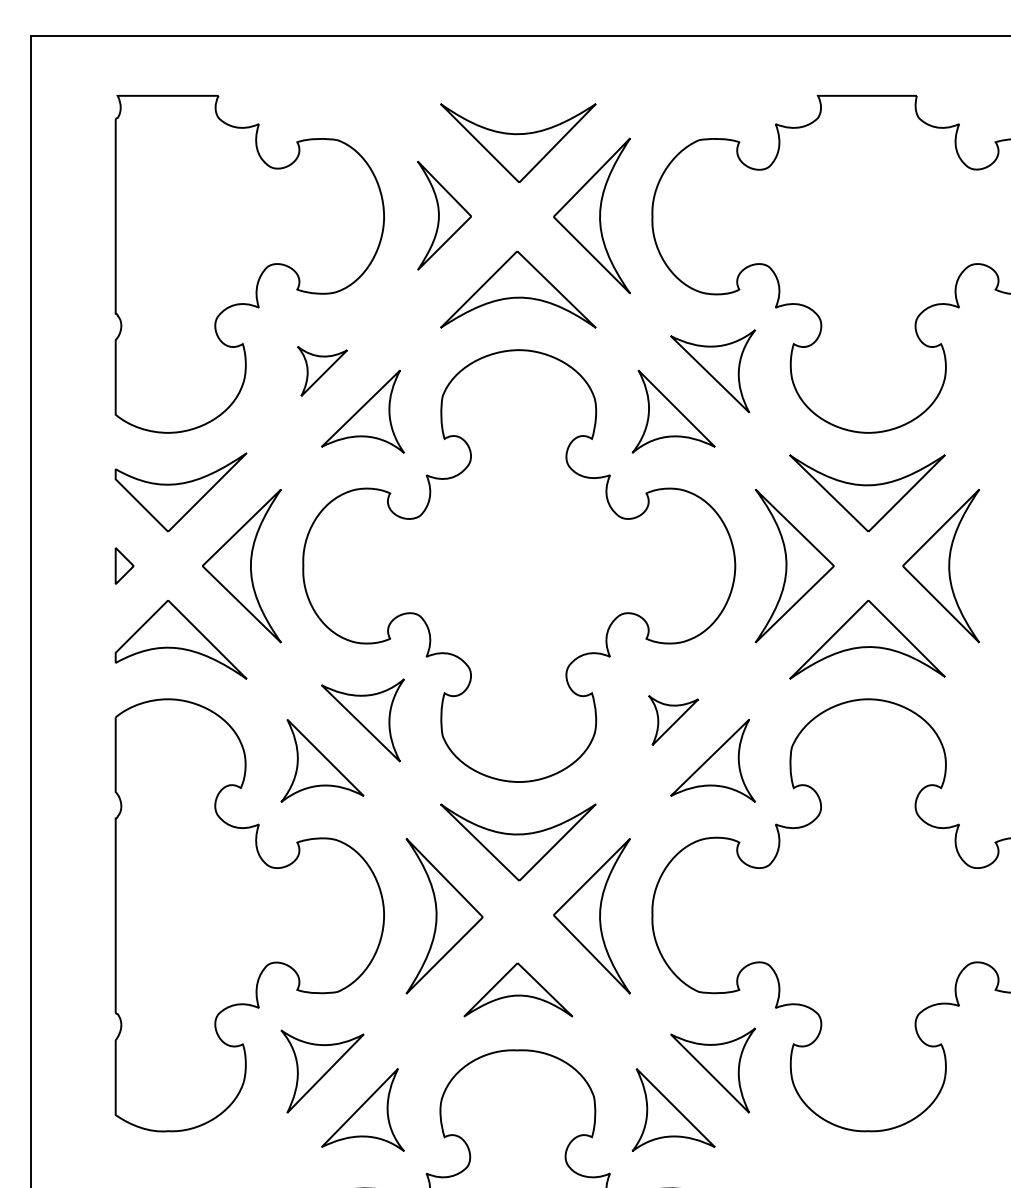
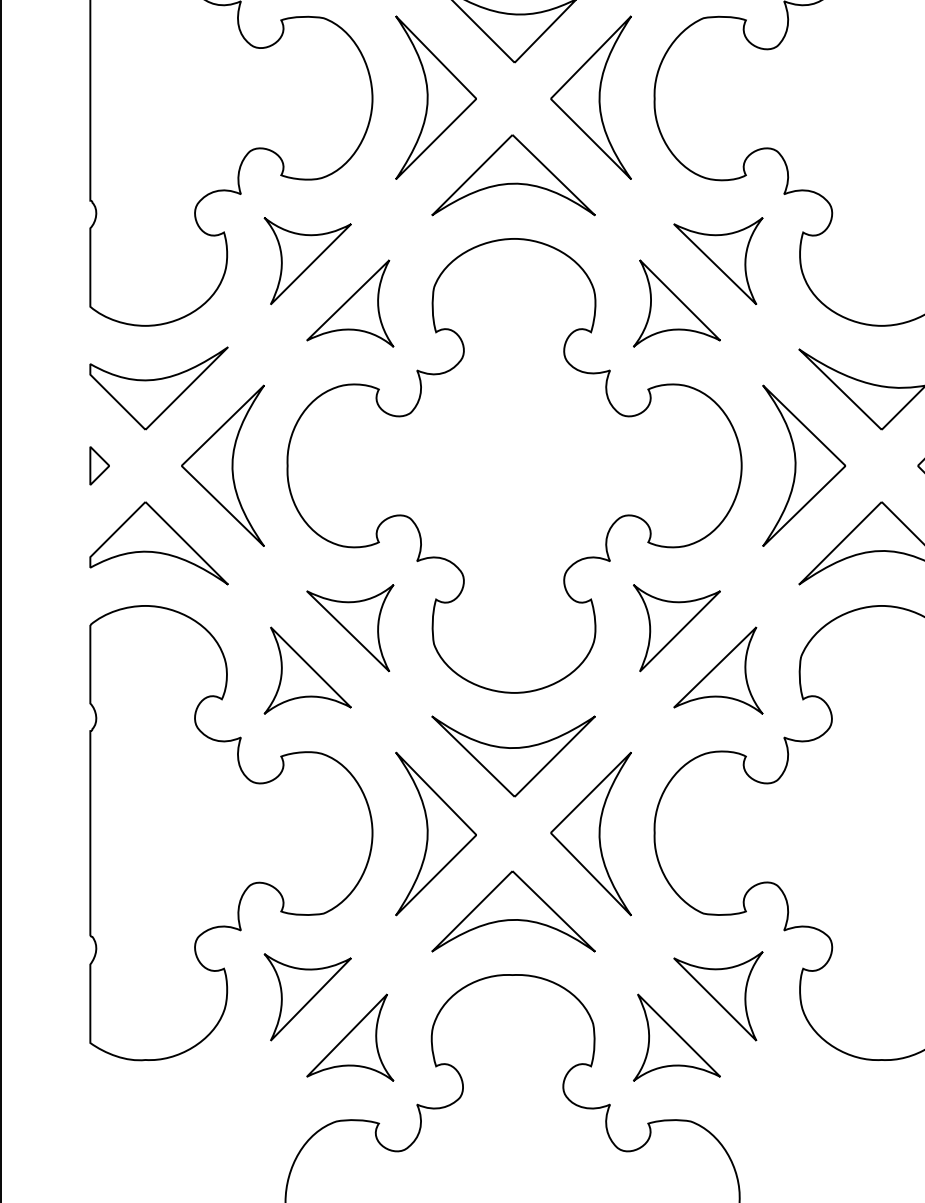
part: (444, 215) -> (436, 97), size x1.43
part: (322, 371) -> (307, 261), size x1.67
part: (673, 720) -> (676, 628), size x1.67
part: (518, 989) -> (513, 911), size x1.43

